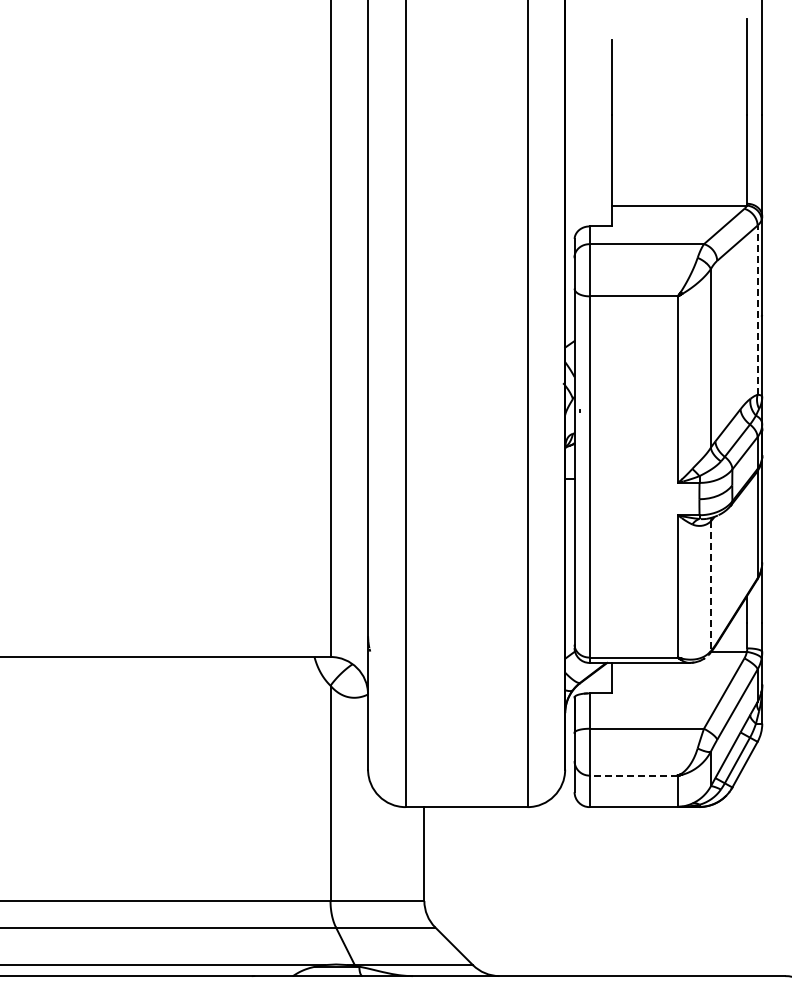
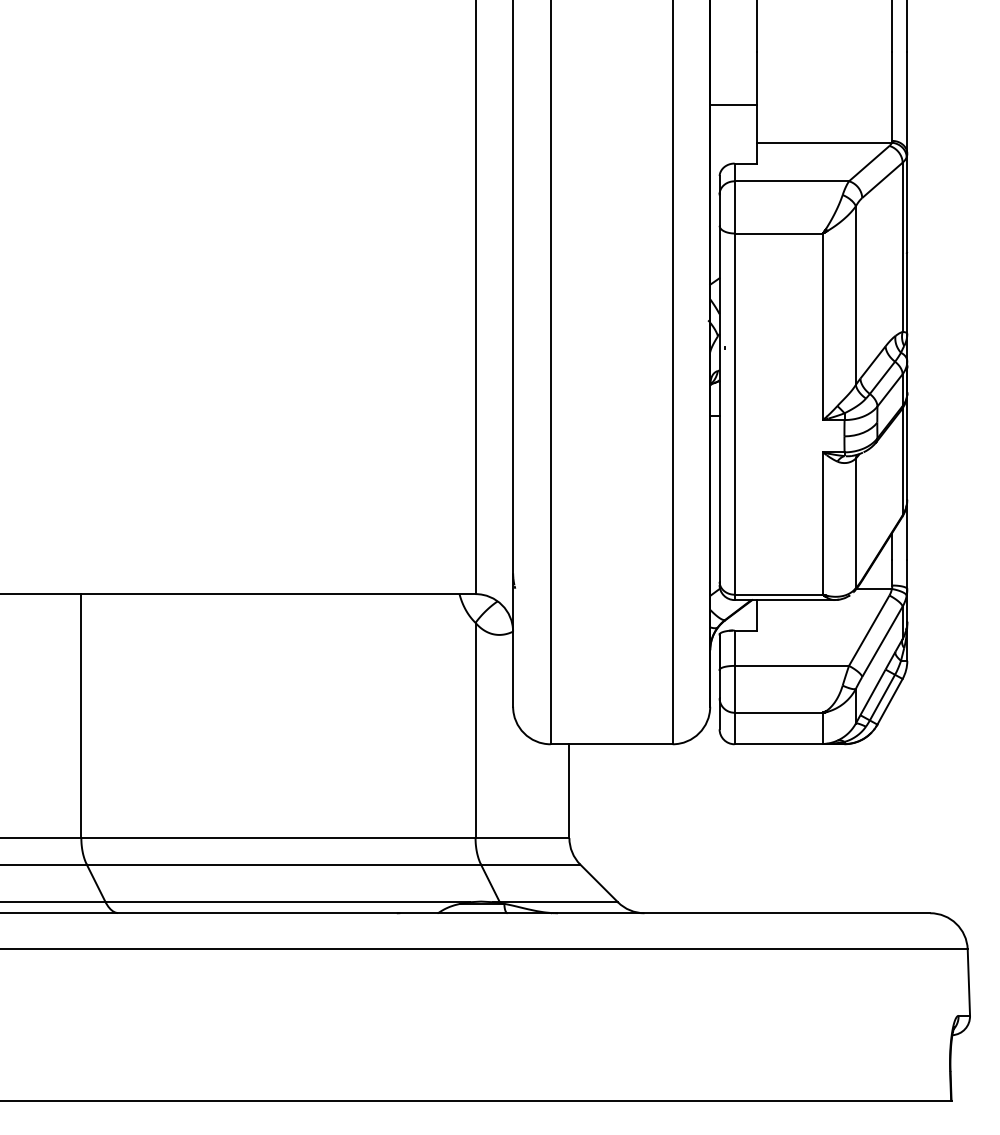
line: (588, 168) -> (733, 105), added
line: (757, 310) -> (902, 247), dashed -> solid
line: (710, 586) -> (855, 523), dashed -> solid
line: (633, 775) -> (778, 712), dashed -> solid

